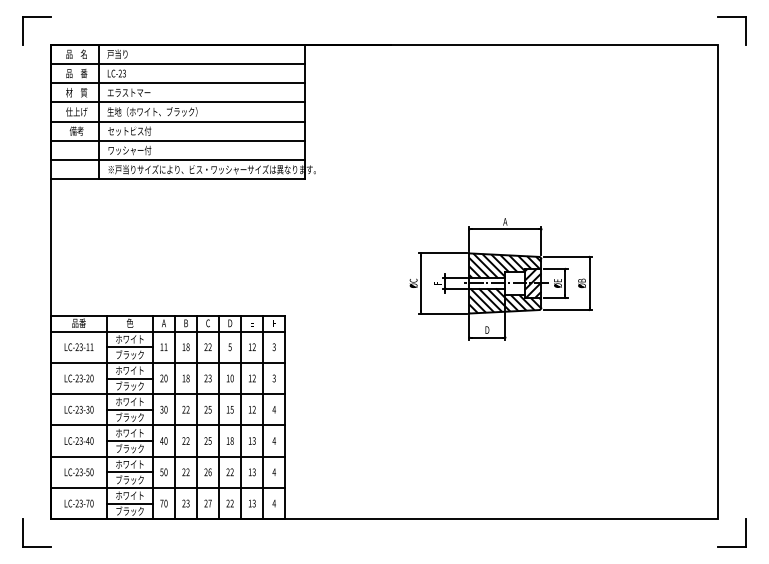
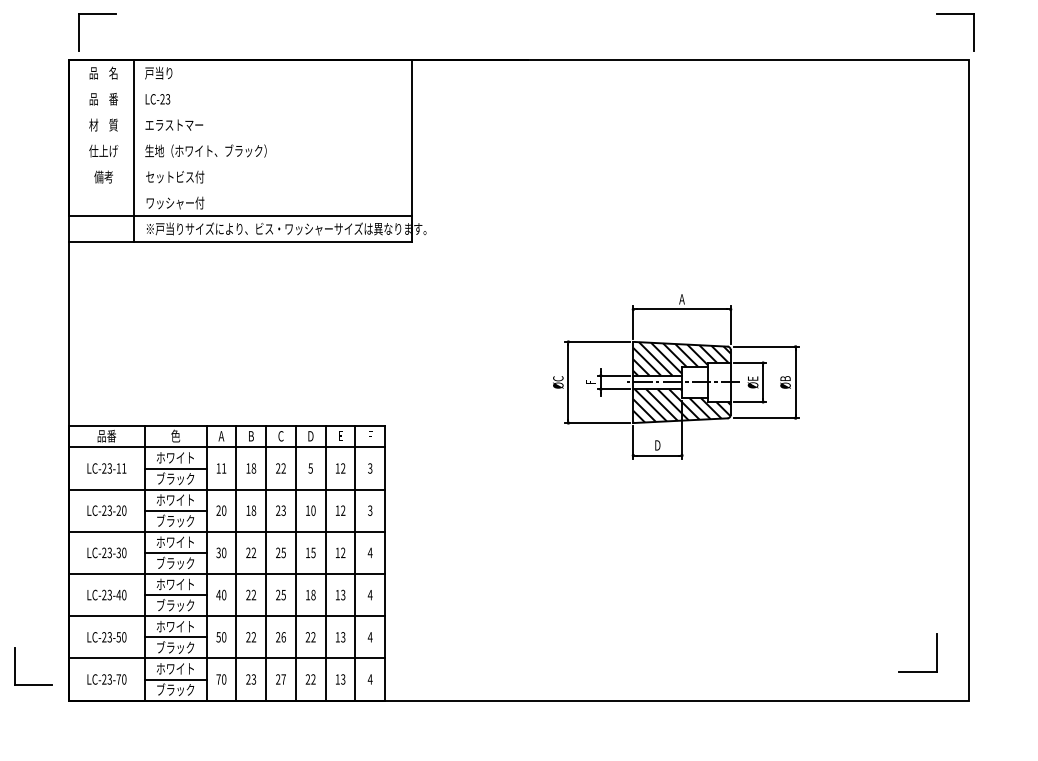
part: (36, 17) -> (96, 14), moved
part: (731, 17) -> (954, 14), moved
line: (177, 63) -> (239, 85), removed
line: (177, 83) -> (239, 112), removed
line: (177, 102) -> (239, 138), removed
line: (177, 121) -> (239, 163), removed
line: (177, 140) -> (239, 189), removed
hatch: (532, 283) -> (718, 382), removed
part: (23, 532) -> (15, 665), moved
part: (745, 532) -> (935, 652), moved

